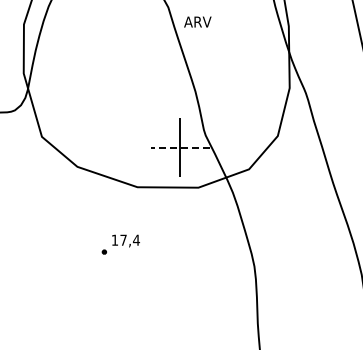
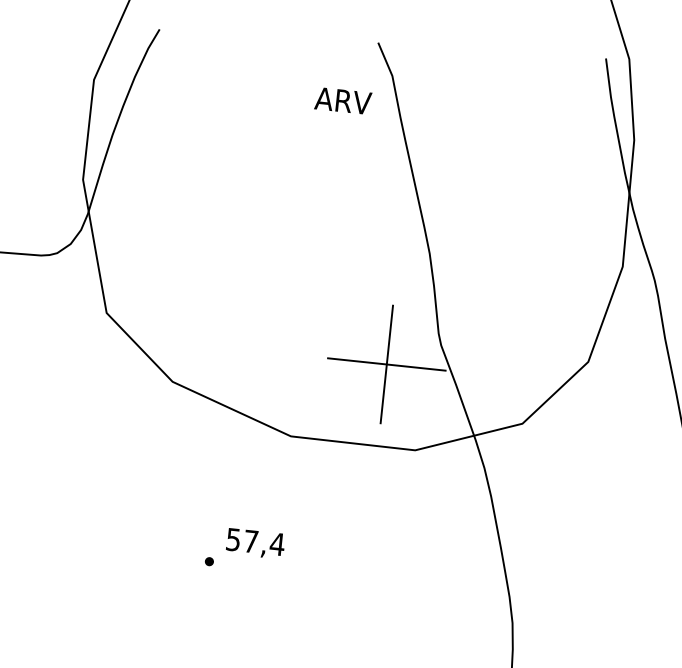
text: (197, 21) -> (342, 99), moved
line: (179, 147) -> (385, 364), dashed -> solid
text: (114, 239) -> (232, 538), 17,4 -> 57,4

